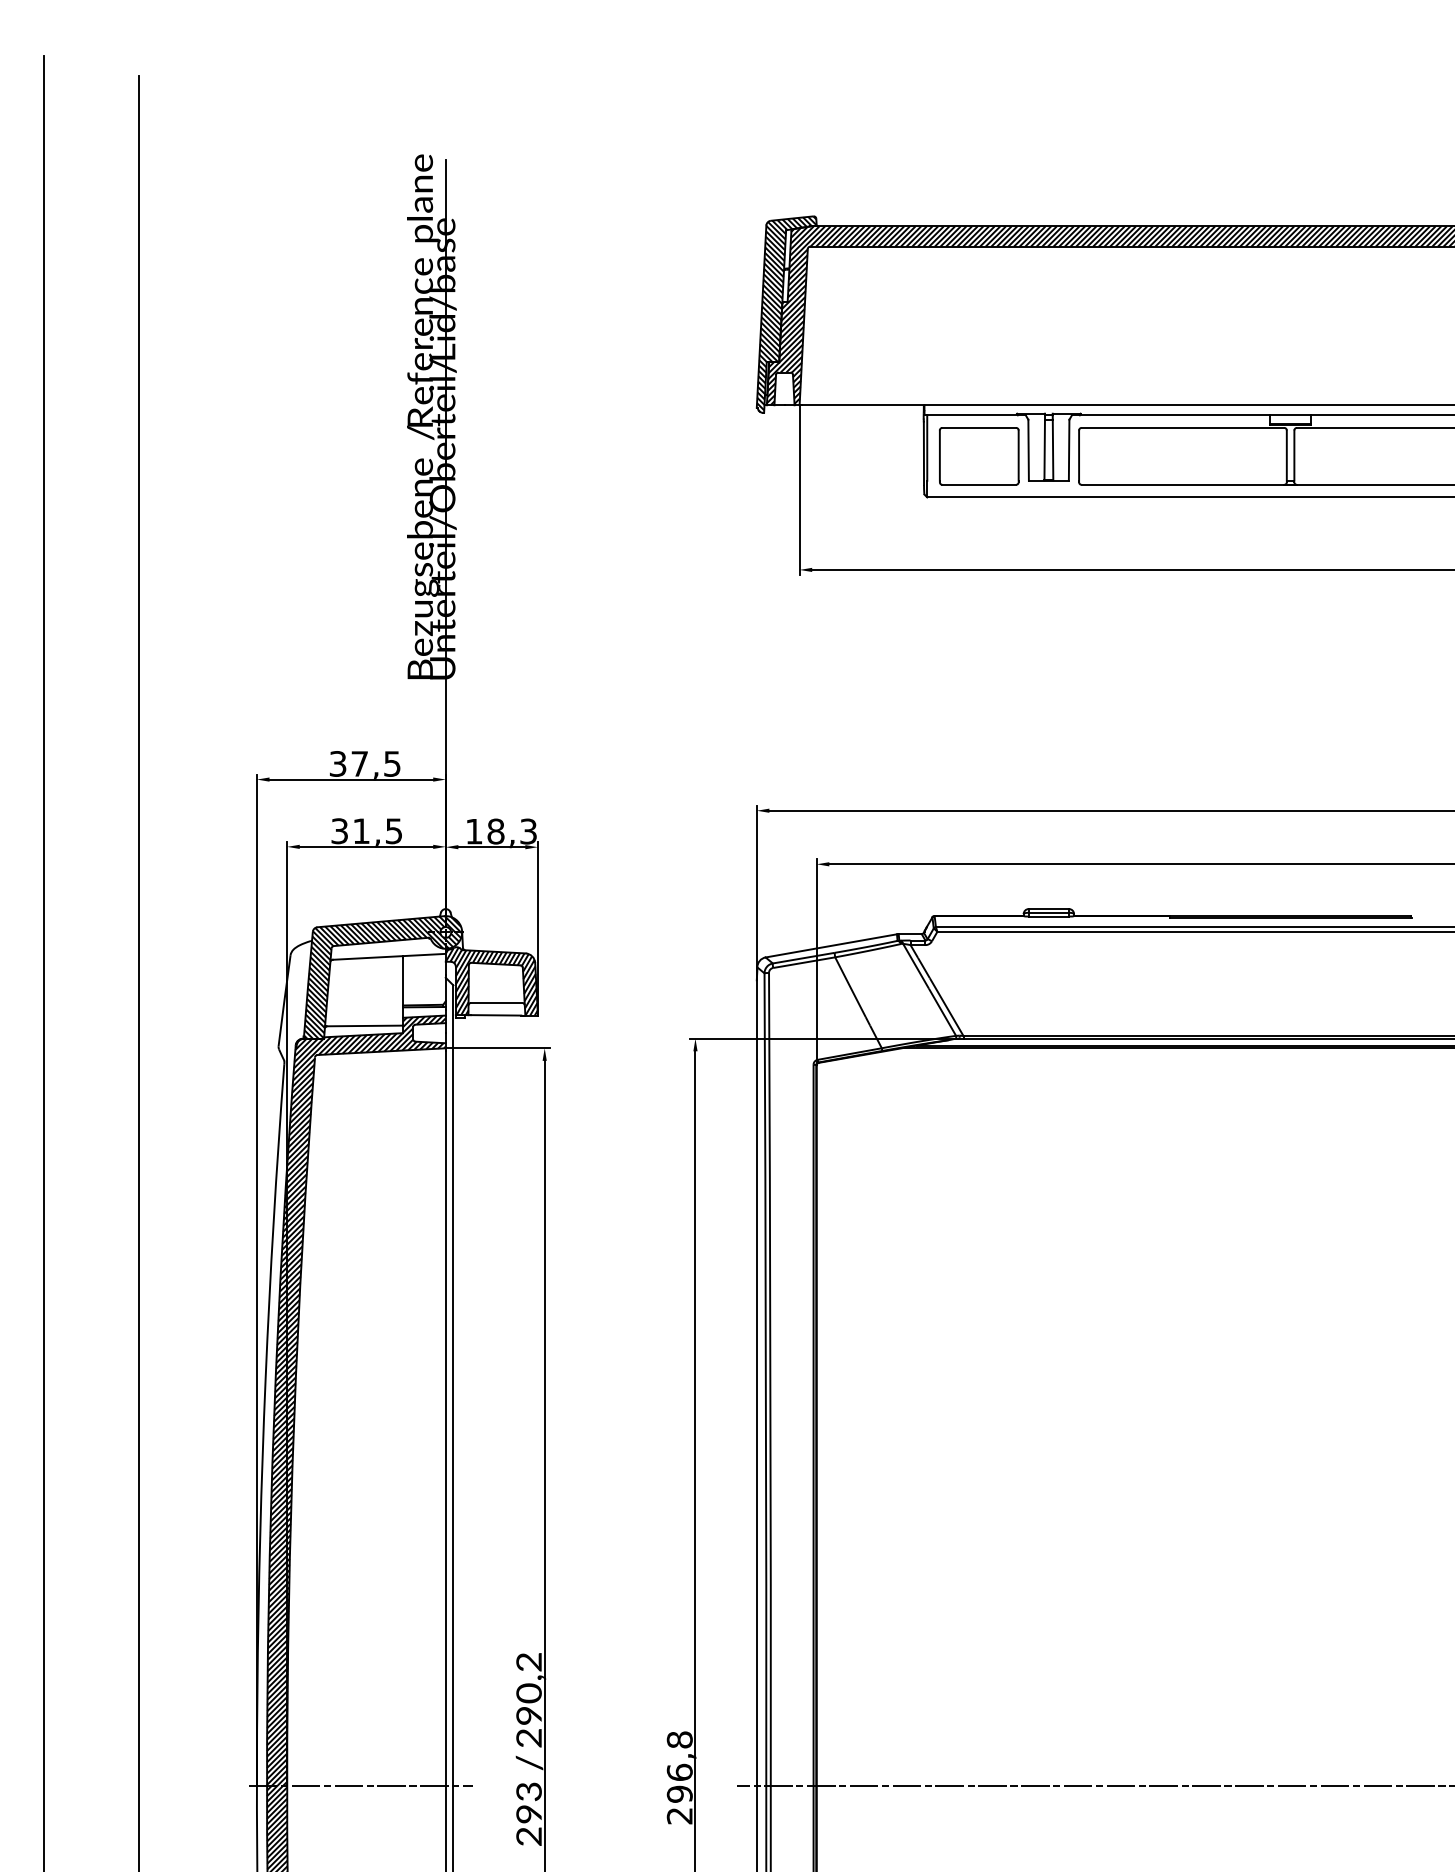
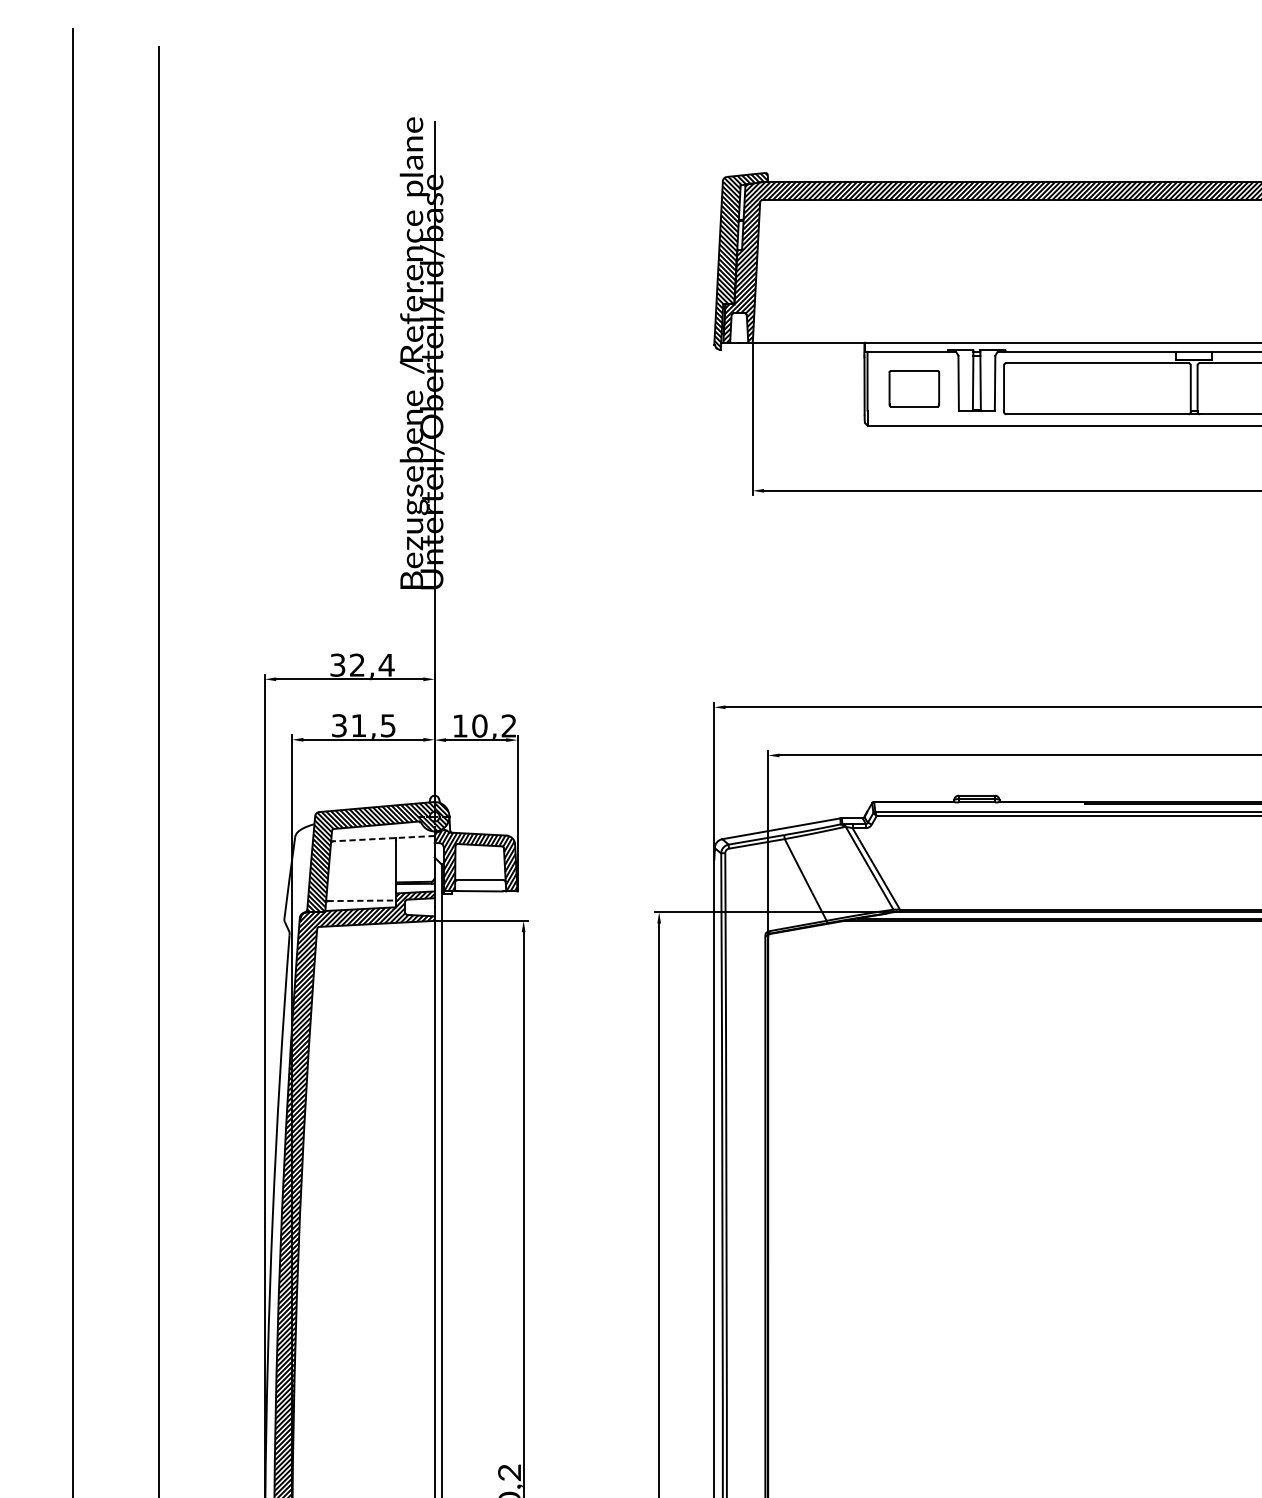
part: (979, 456) -> (914, 388), size x0.7
text: (376, 763) -> (372, 664), 37,5 -> 32,4
text: (511, 831) -> (493, 725), 18,3 -> 10,2
line: (389, 956) -> (384, 838), solid -> dashed
line: (365, 1025) -> (362, 900), solid -> dashed

